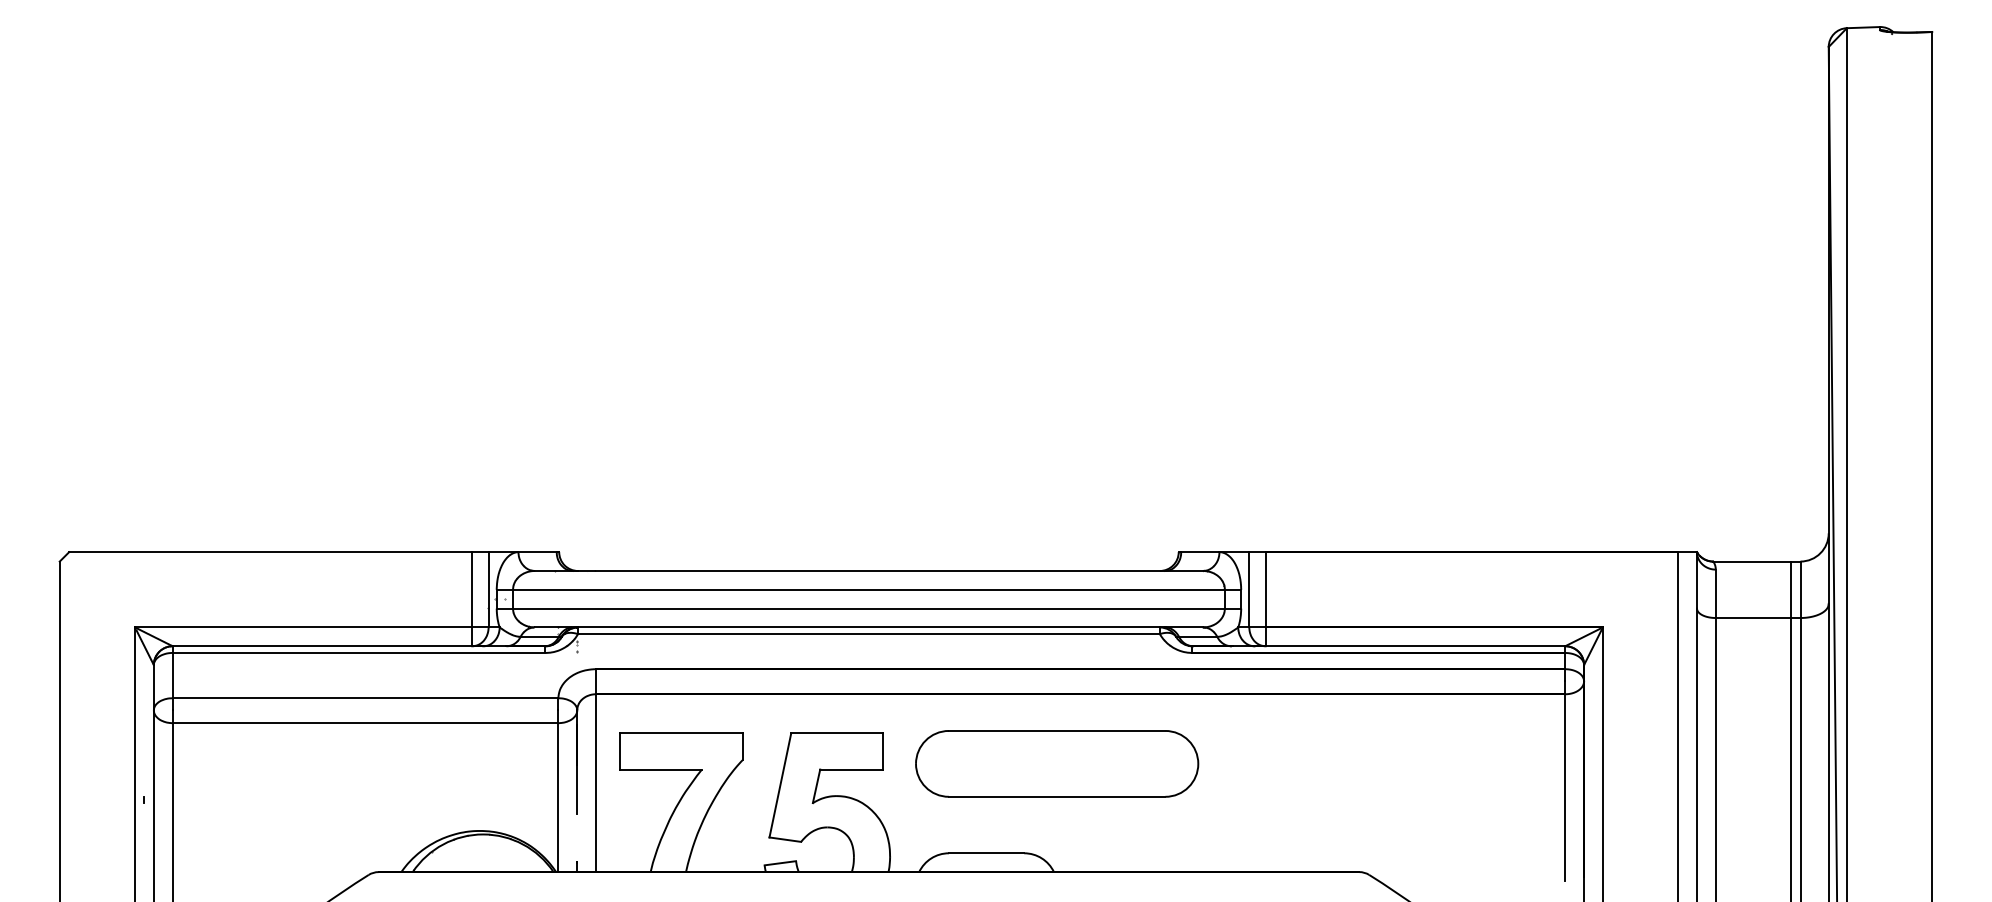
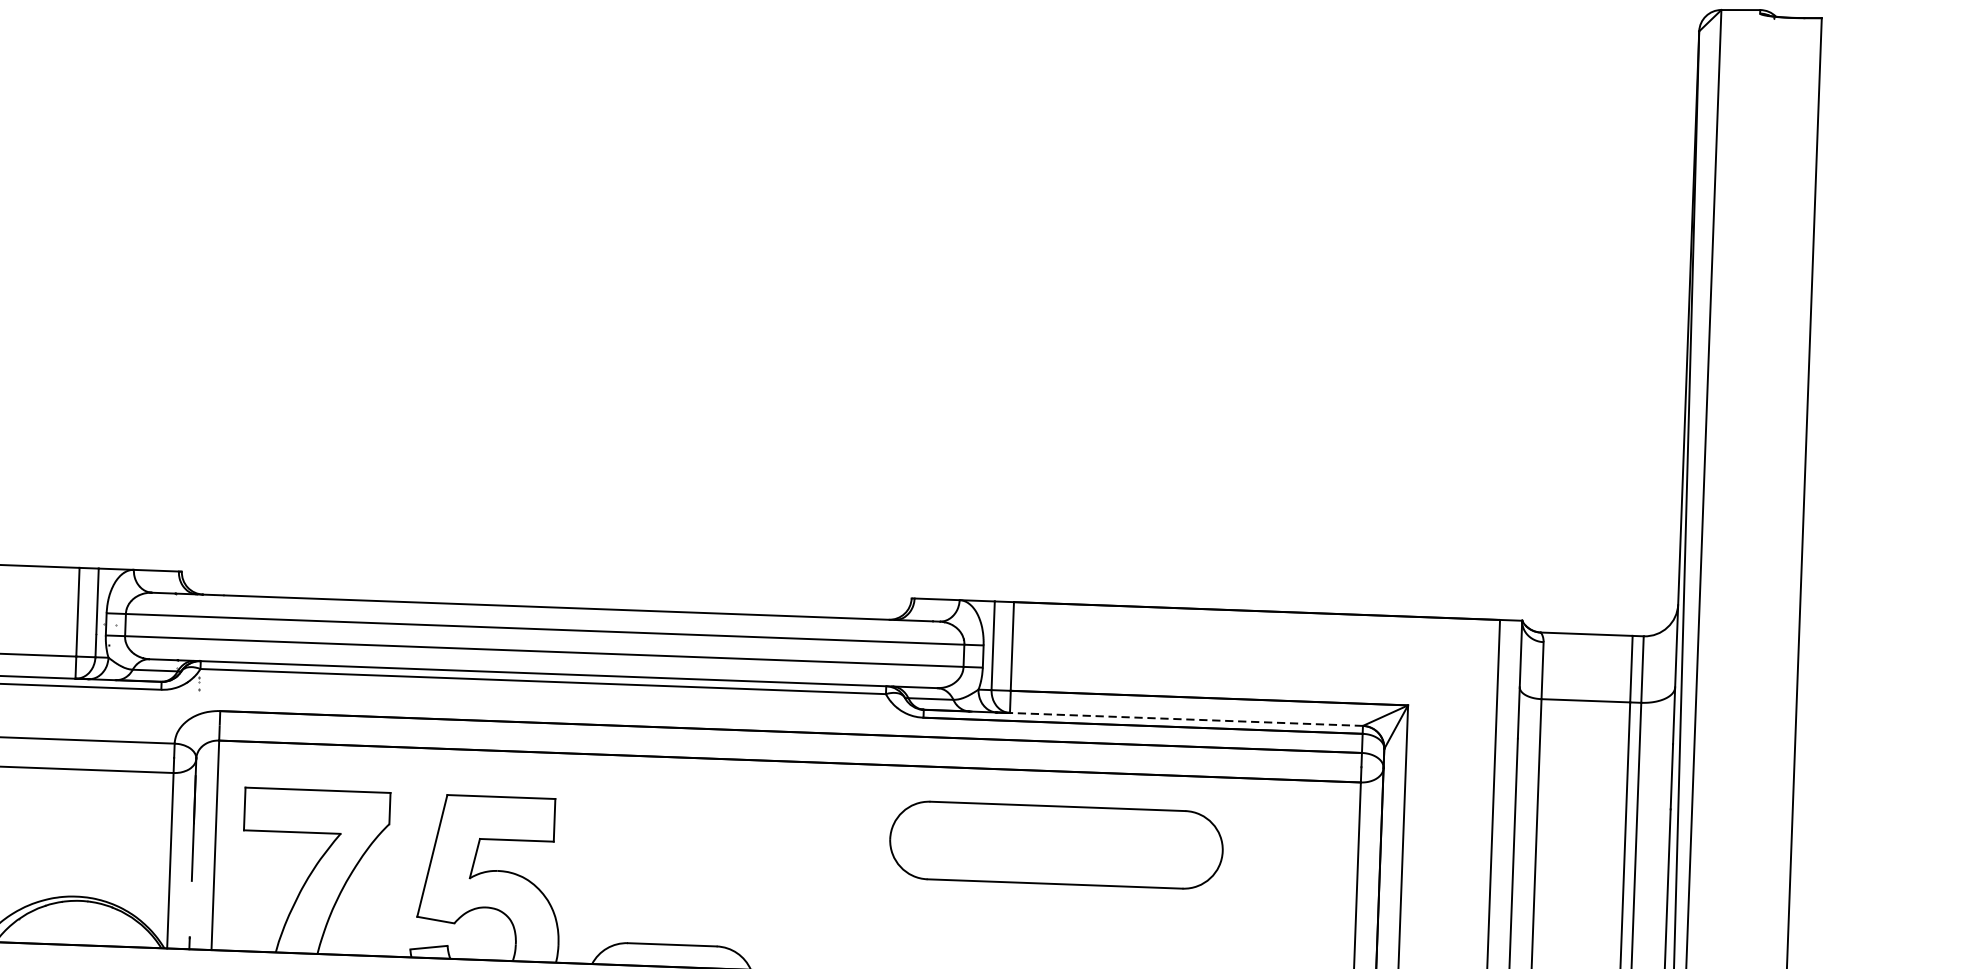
line: (1415, 646) -> (1186, 719), solid -> dashed
part: (1057, 763) -> (1056, 844), moved

